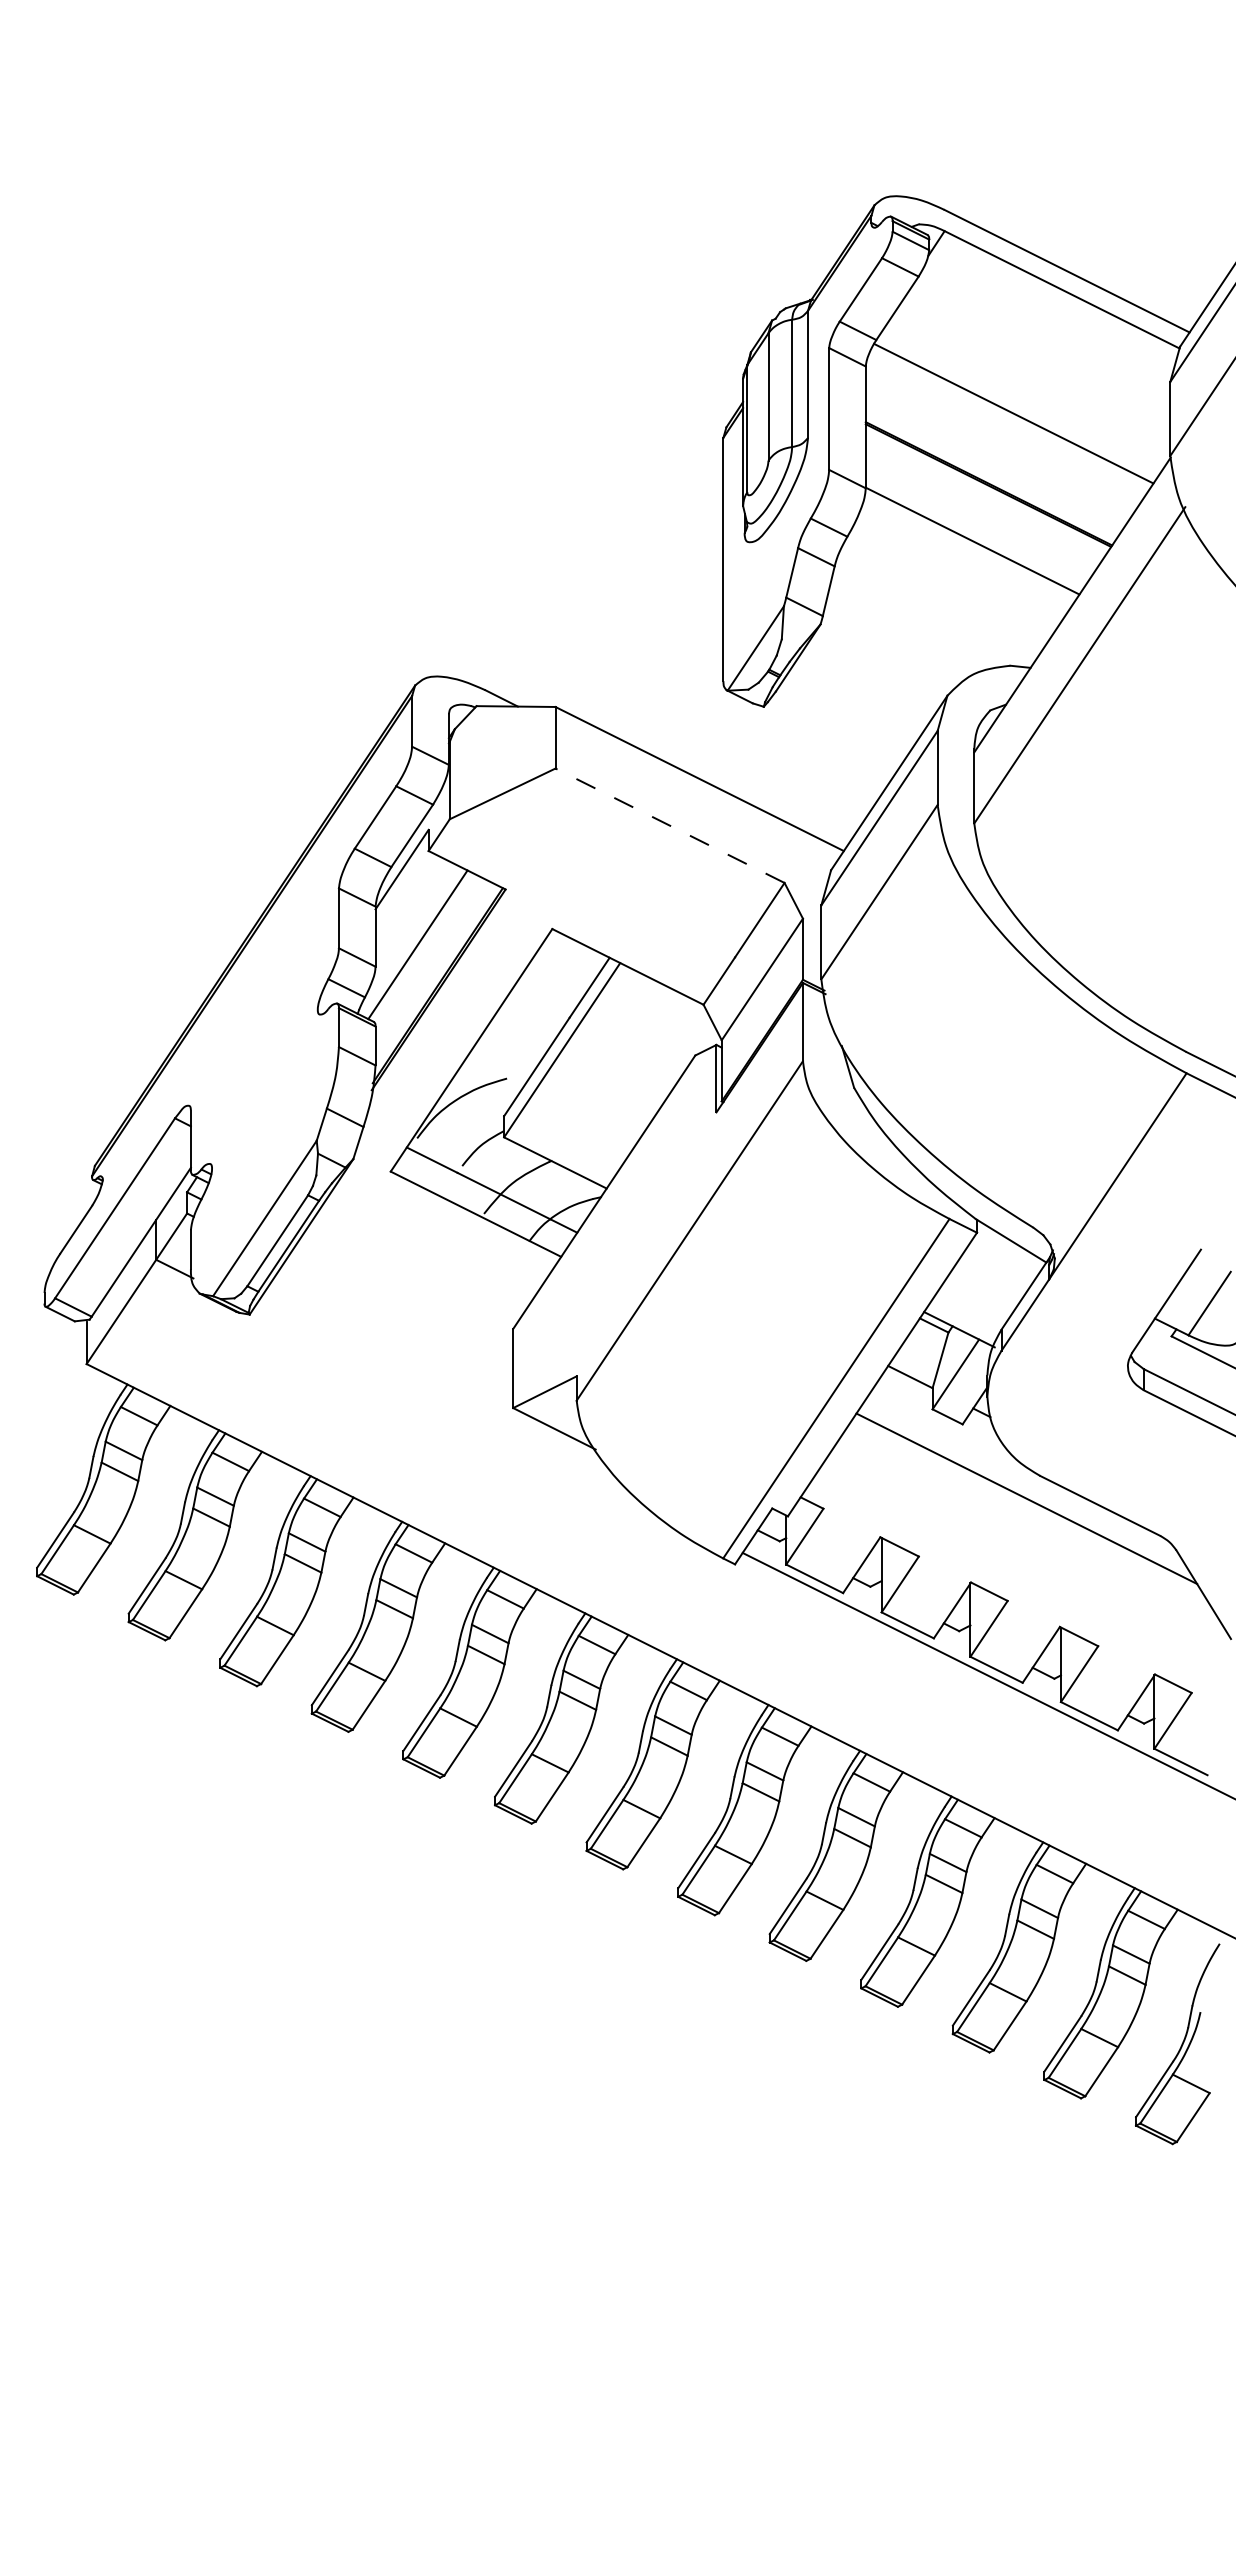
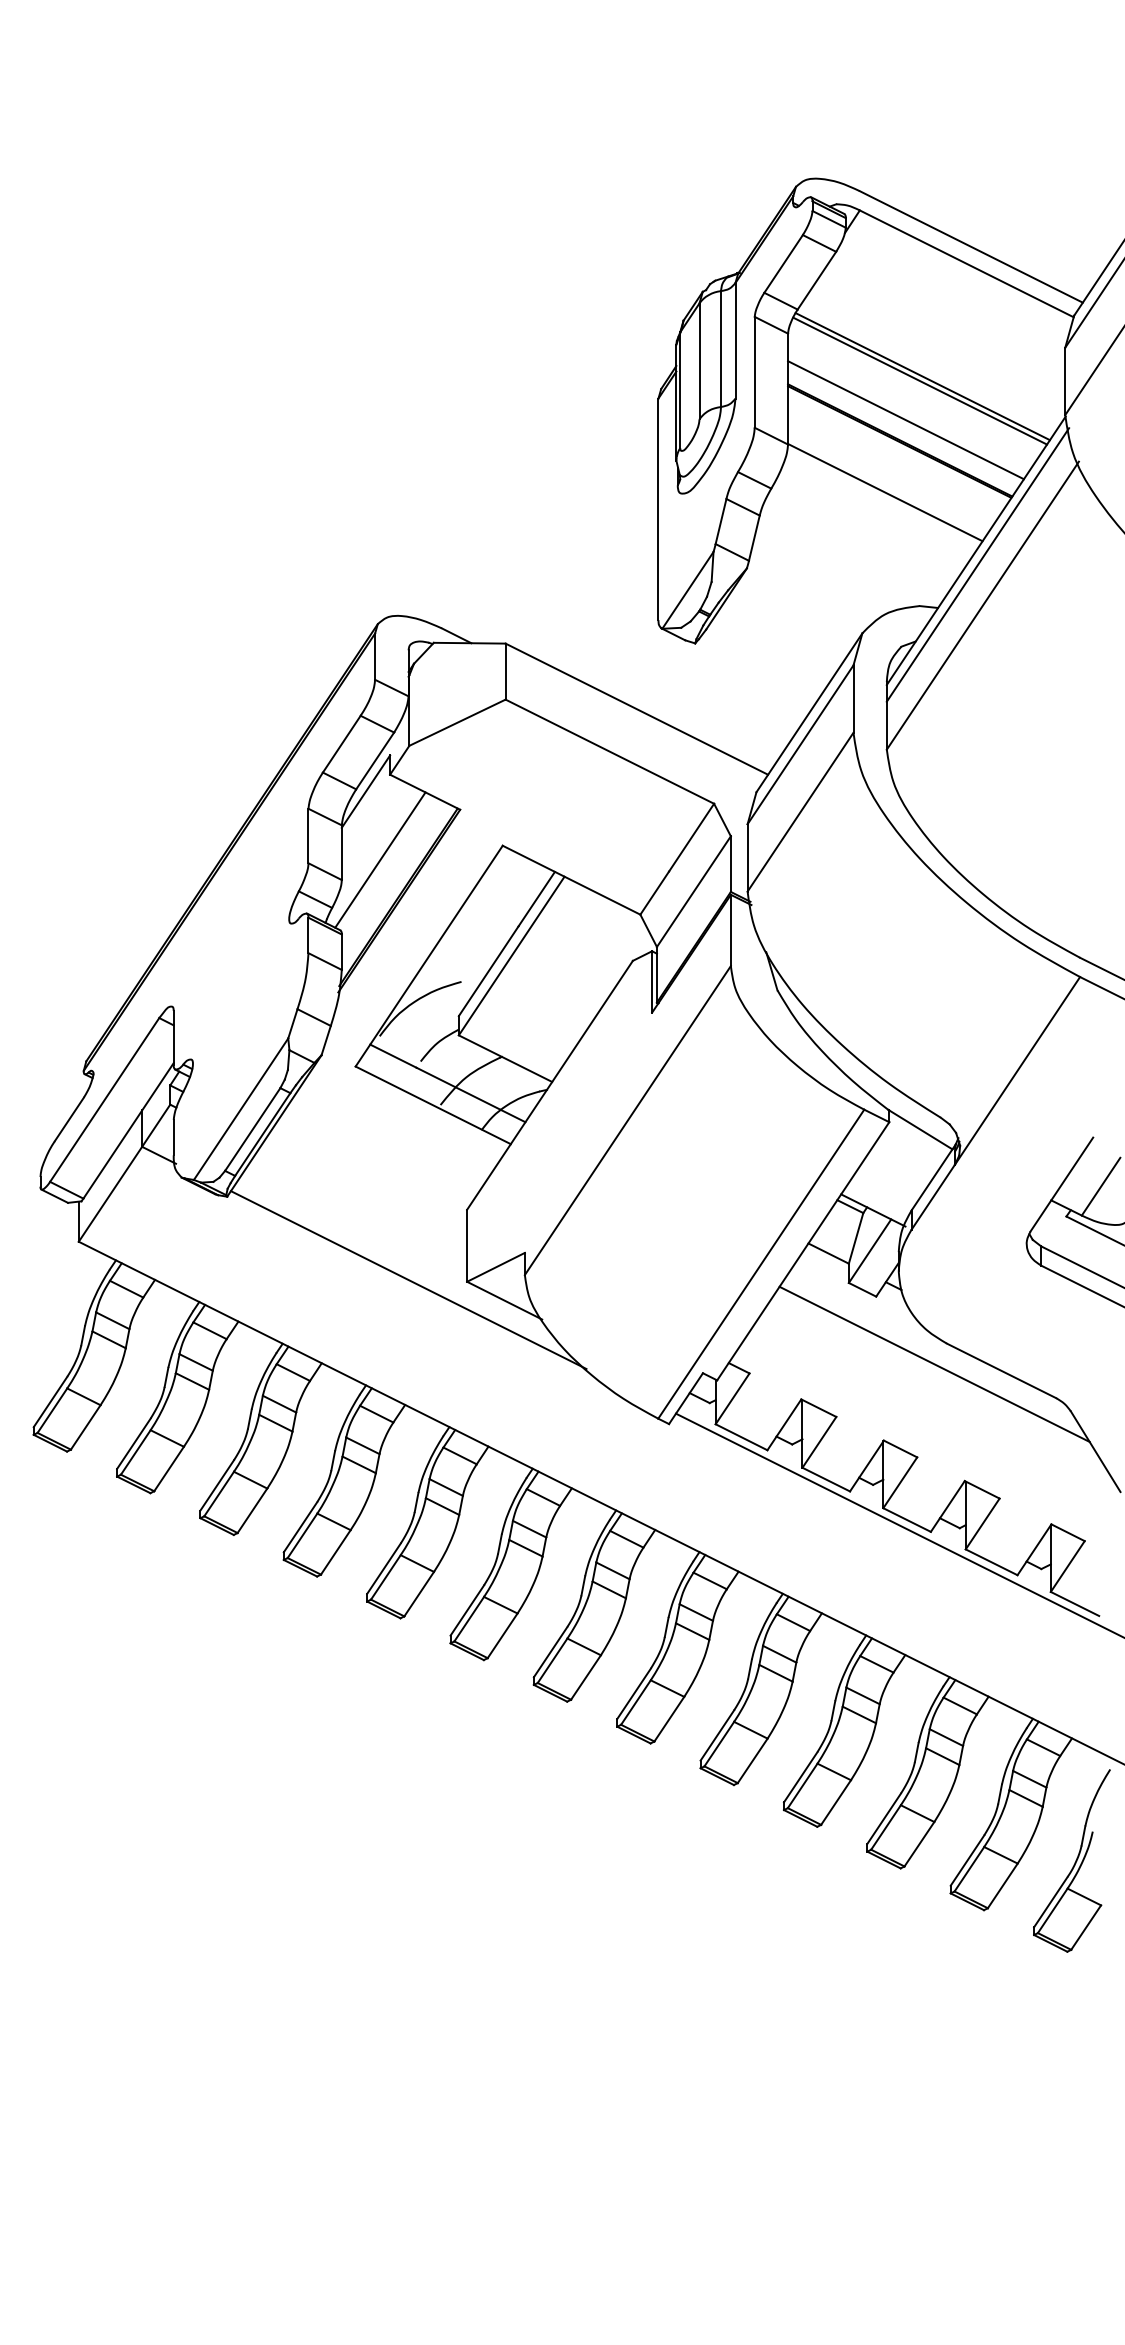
line: (1010, 418) -> (919, 380), added
line: (994, 461) -> (905, 420), added
line: (1074, 620) -> (978, 564), added
line: (669, 825) -> (609, 751), dashed -> solid
line: (448, 1405) -> (408, 1279), added

